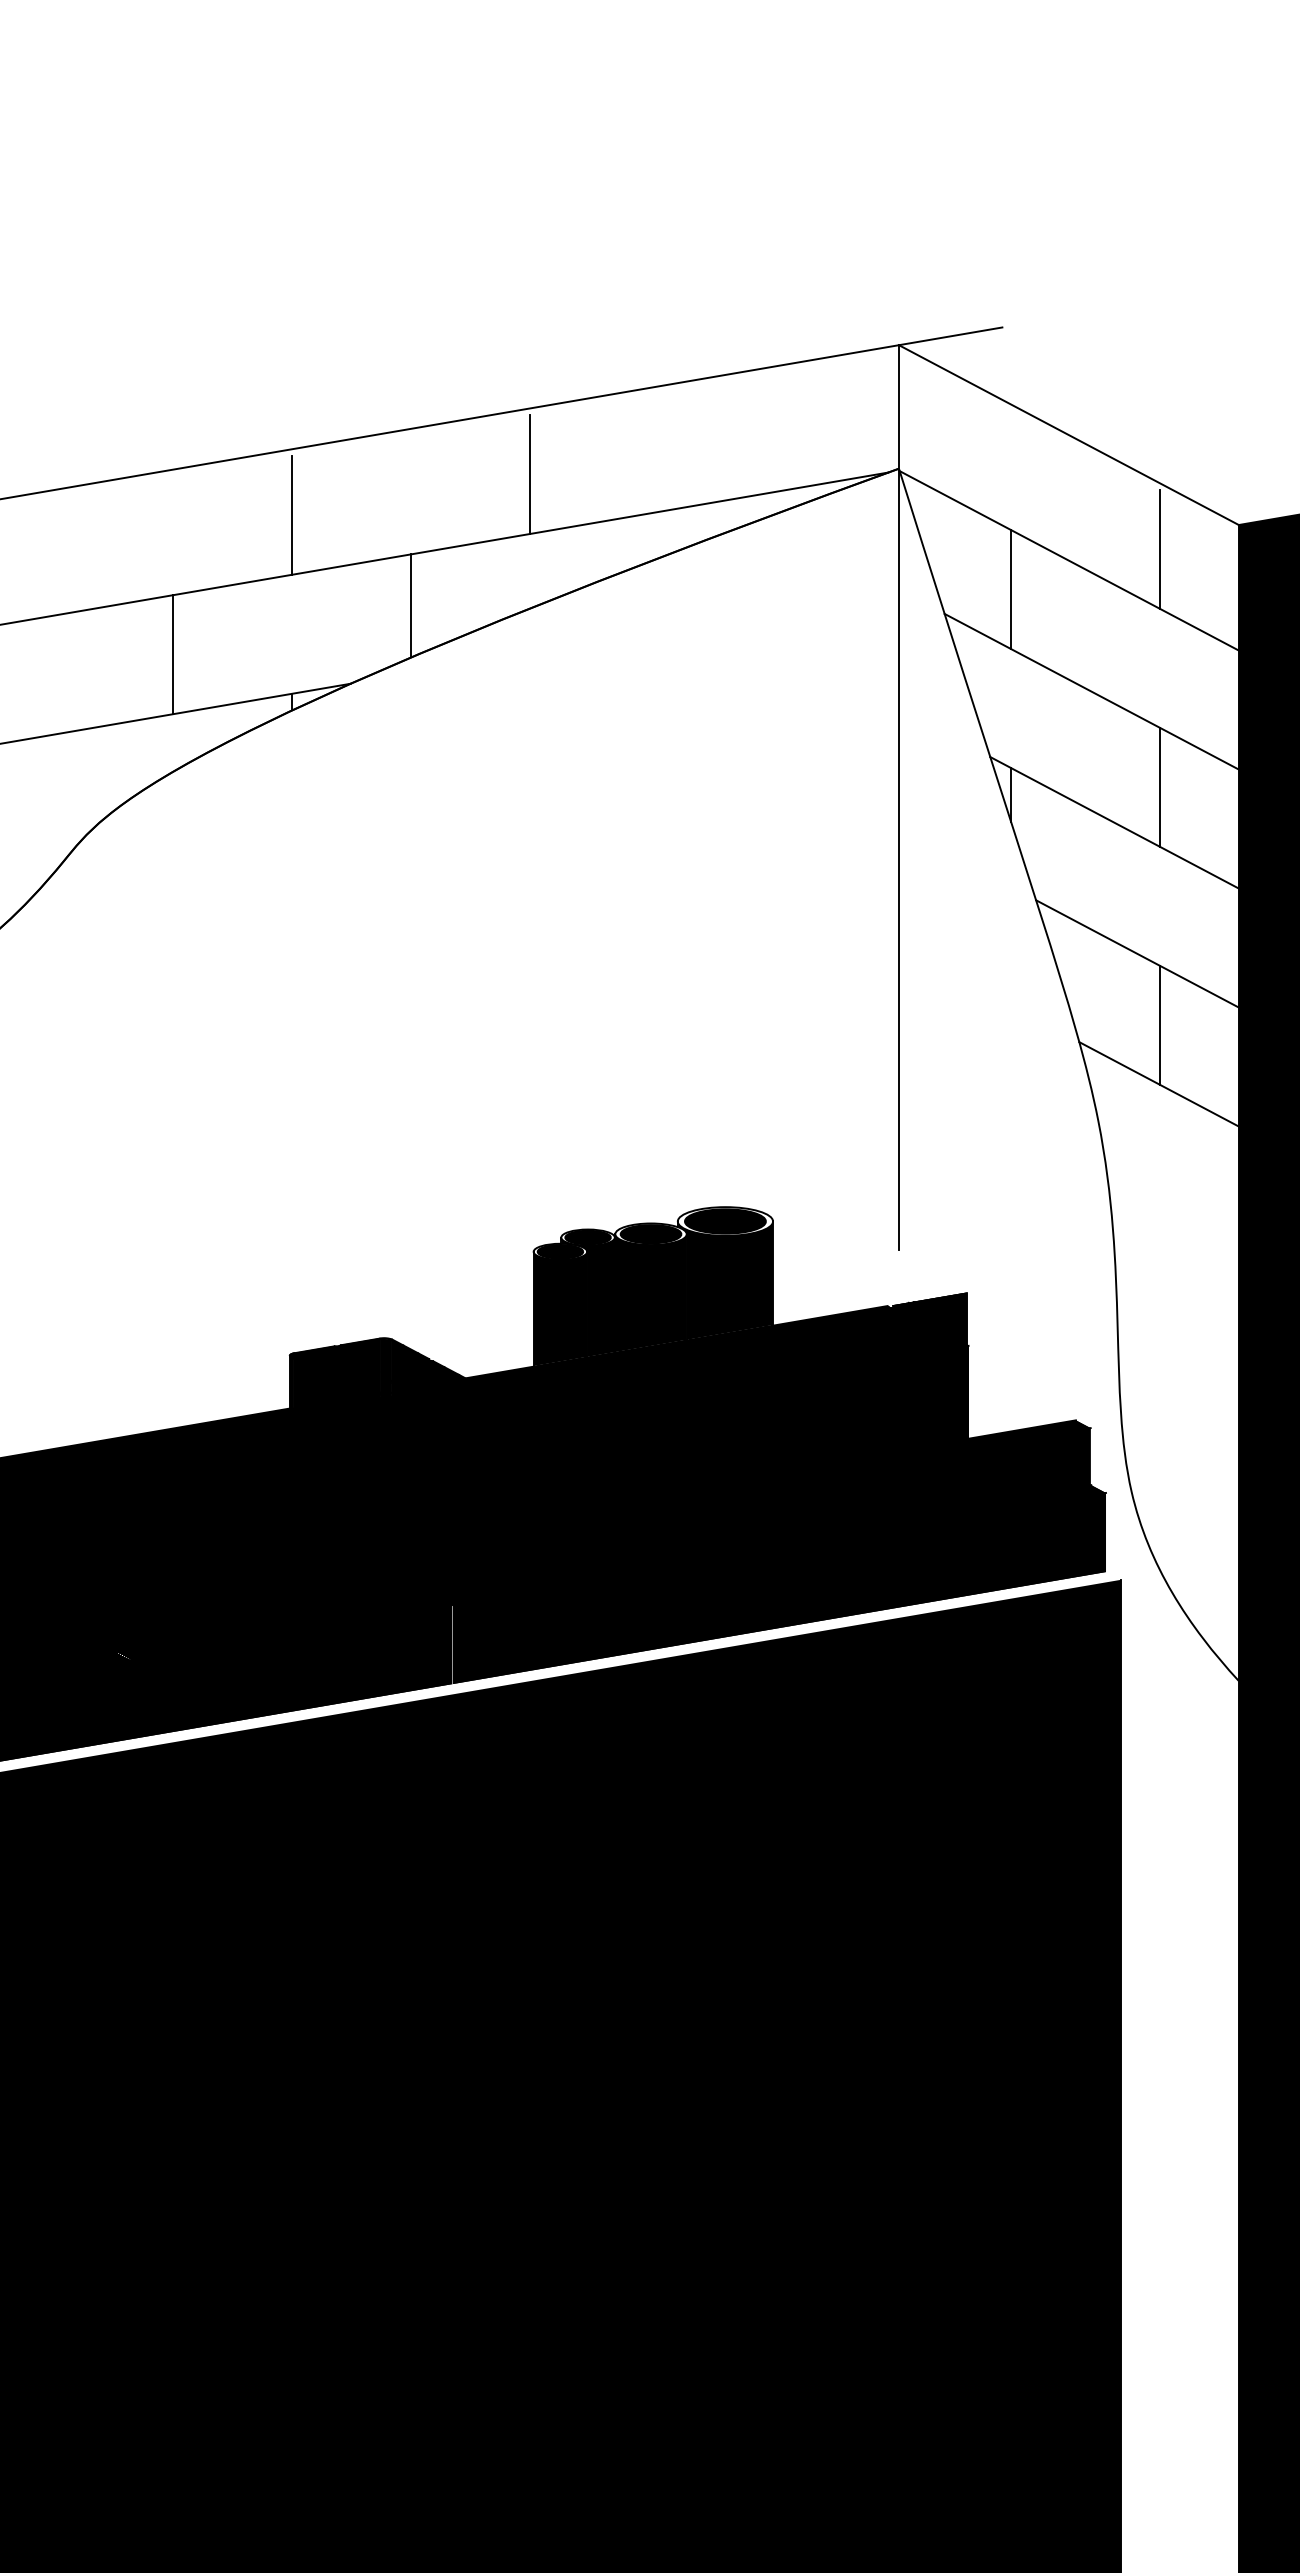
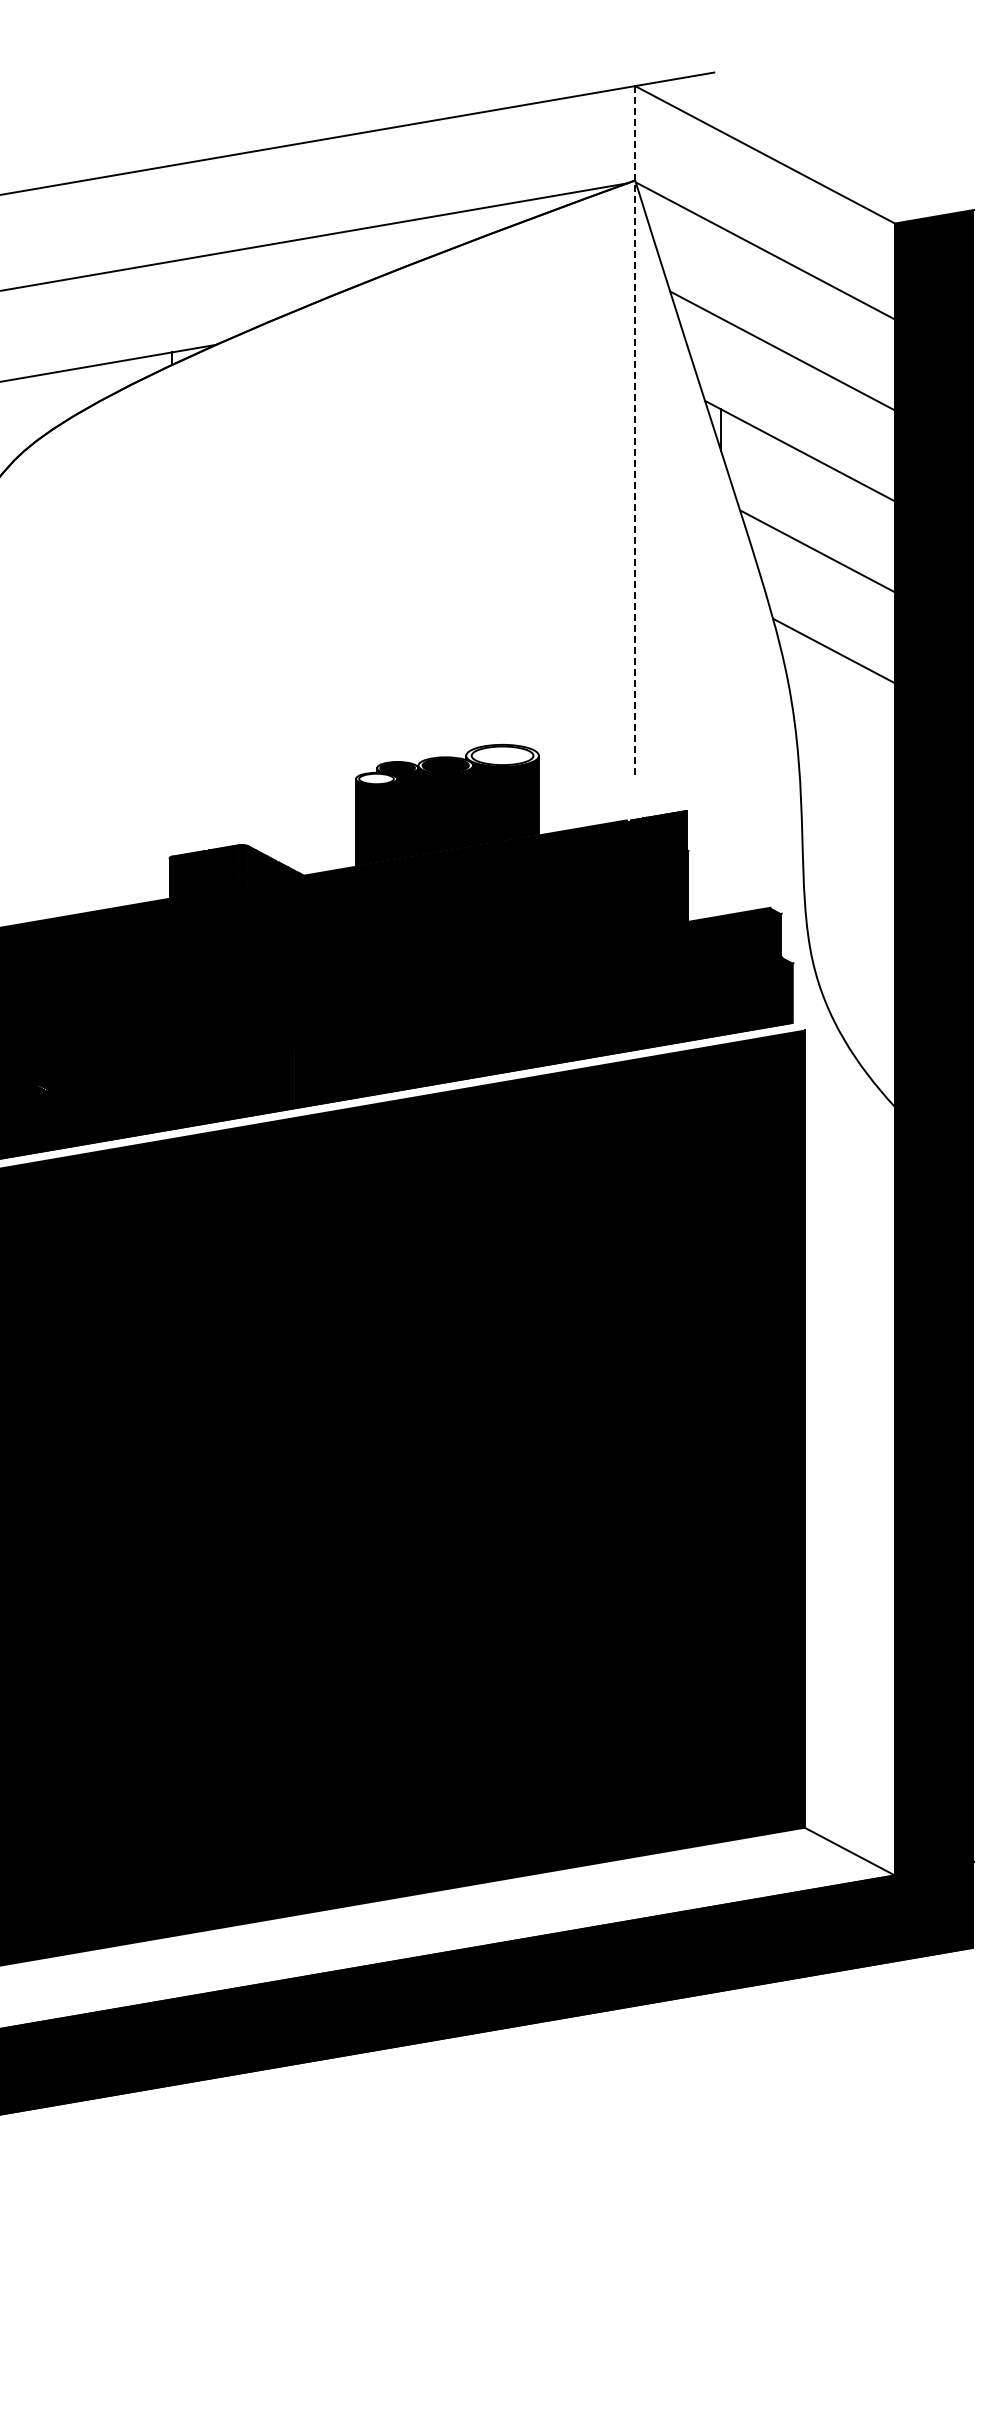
line: (530, 473) -> (353, 184), removed
line: (292, 514) -> (171, 215), removed
line: (1161, 548) -> (835, 241), removed
line: (1011, 589) -> (721, 272), removed
line: (411, 604) -> (262, 284), removed
line: (173, 654) -> (80, 322), removed
line: (1161, 786) -> (835, 423), removed
line: (899, 797) -> (635, 431), solid -> dashed
line: (1161, 1024) -> (835, 605), removed
fill: (725, 1221) -> (502, 755), removed
fill: (560, 1251) -> (376, 778), removed

